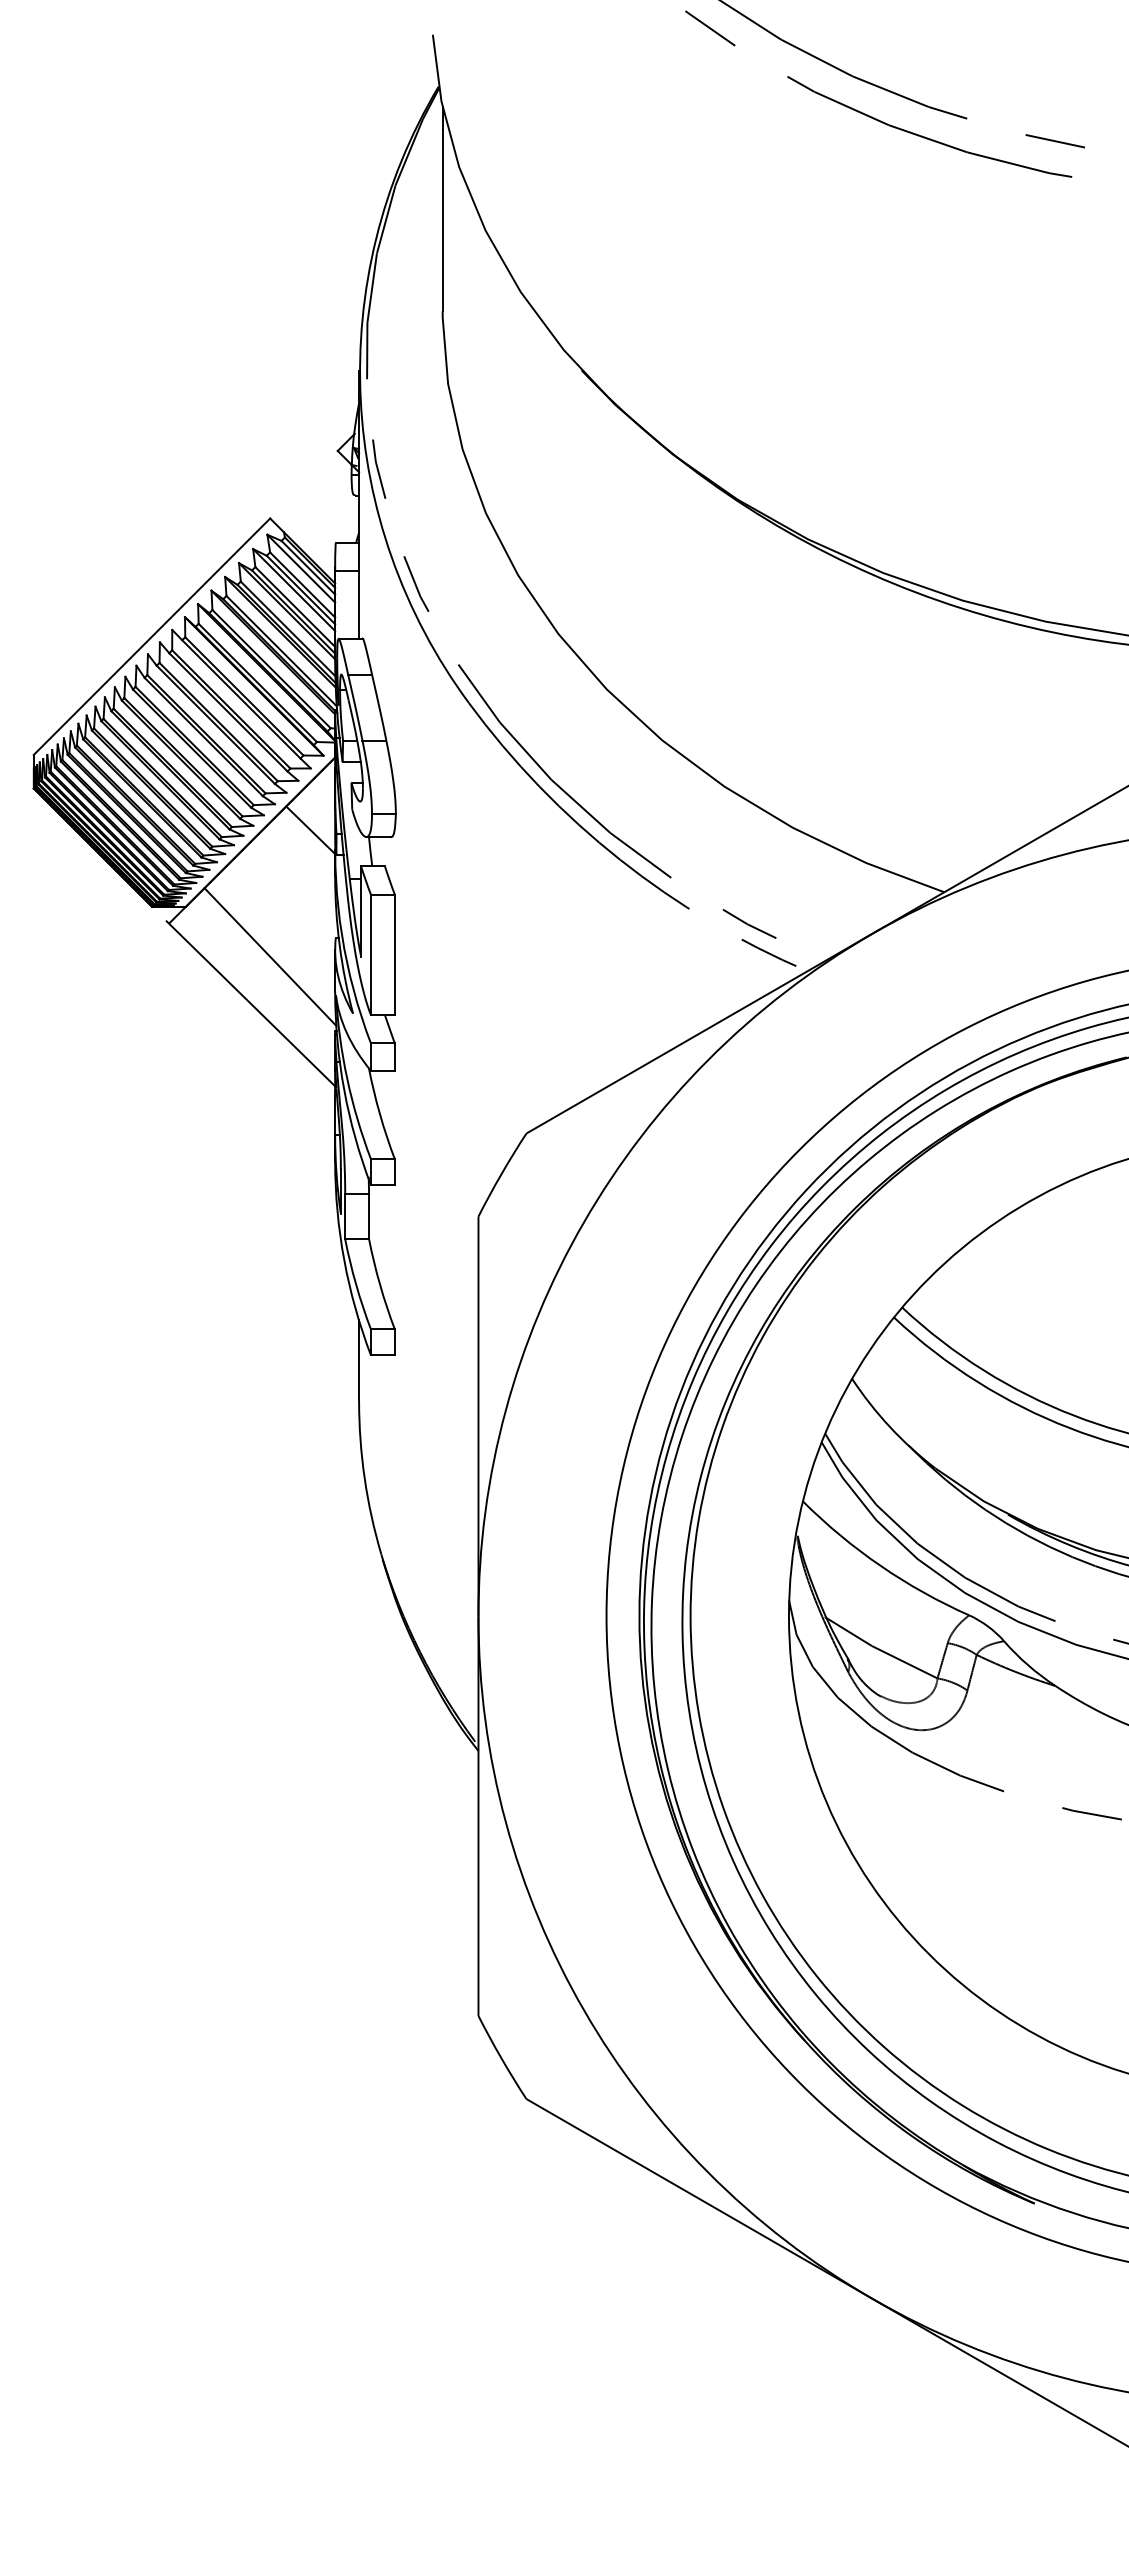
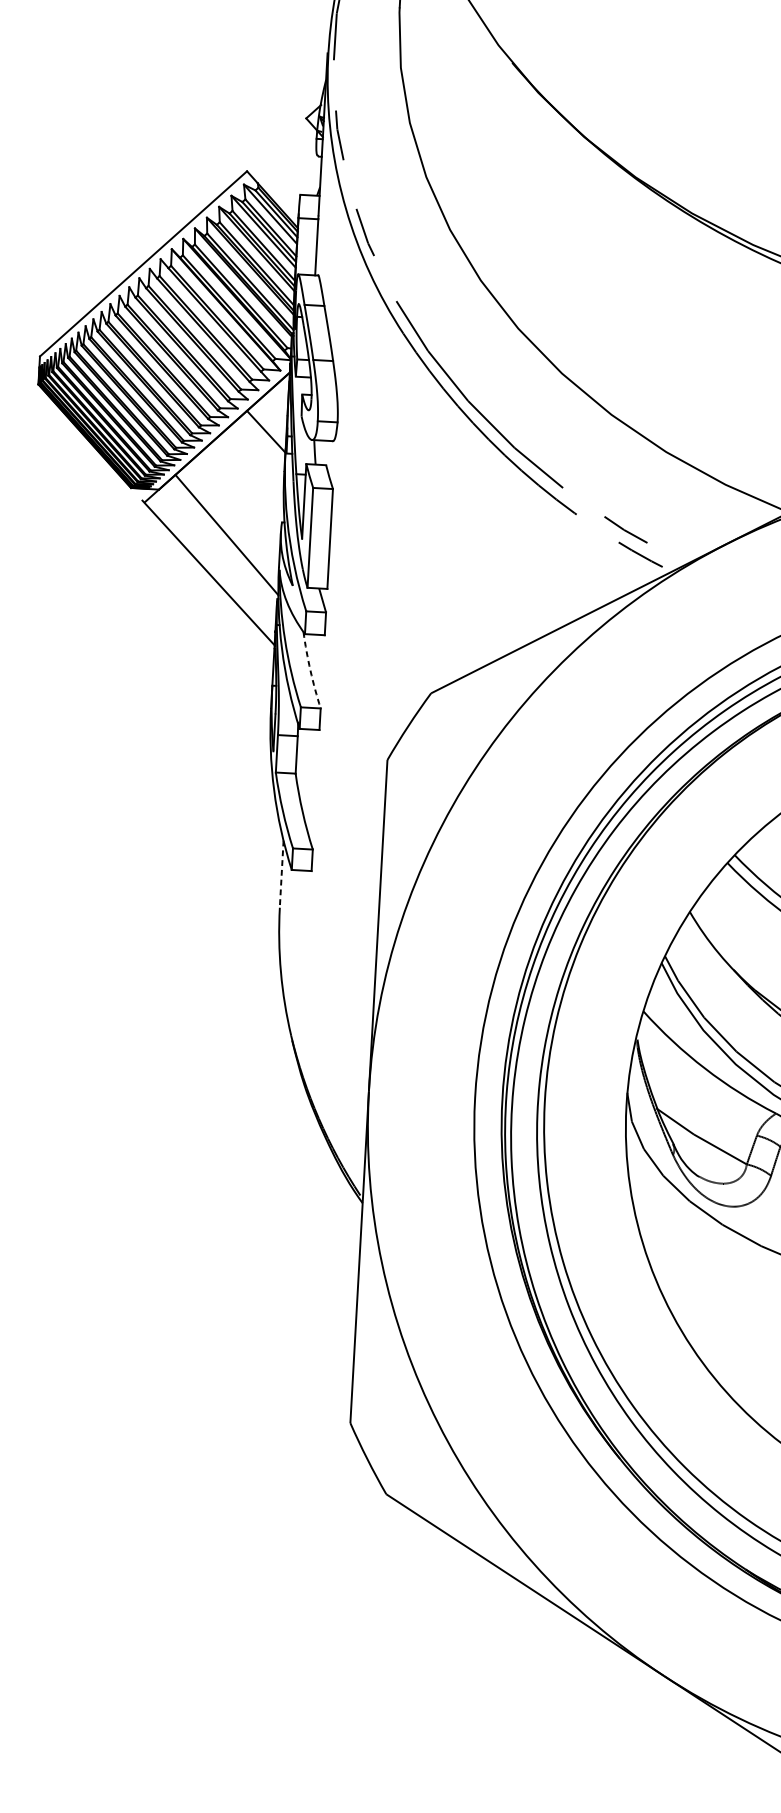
arc: (379, 1114) -> (310, 670), solid -> dashed
line: (359, 1361) -> (282, 874), solid -> dashed

